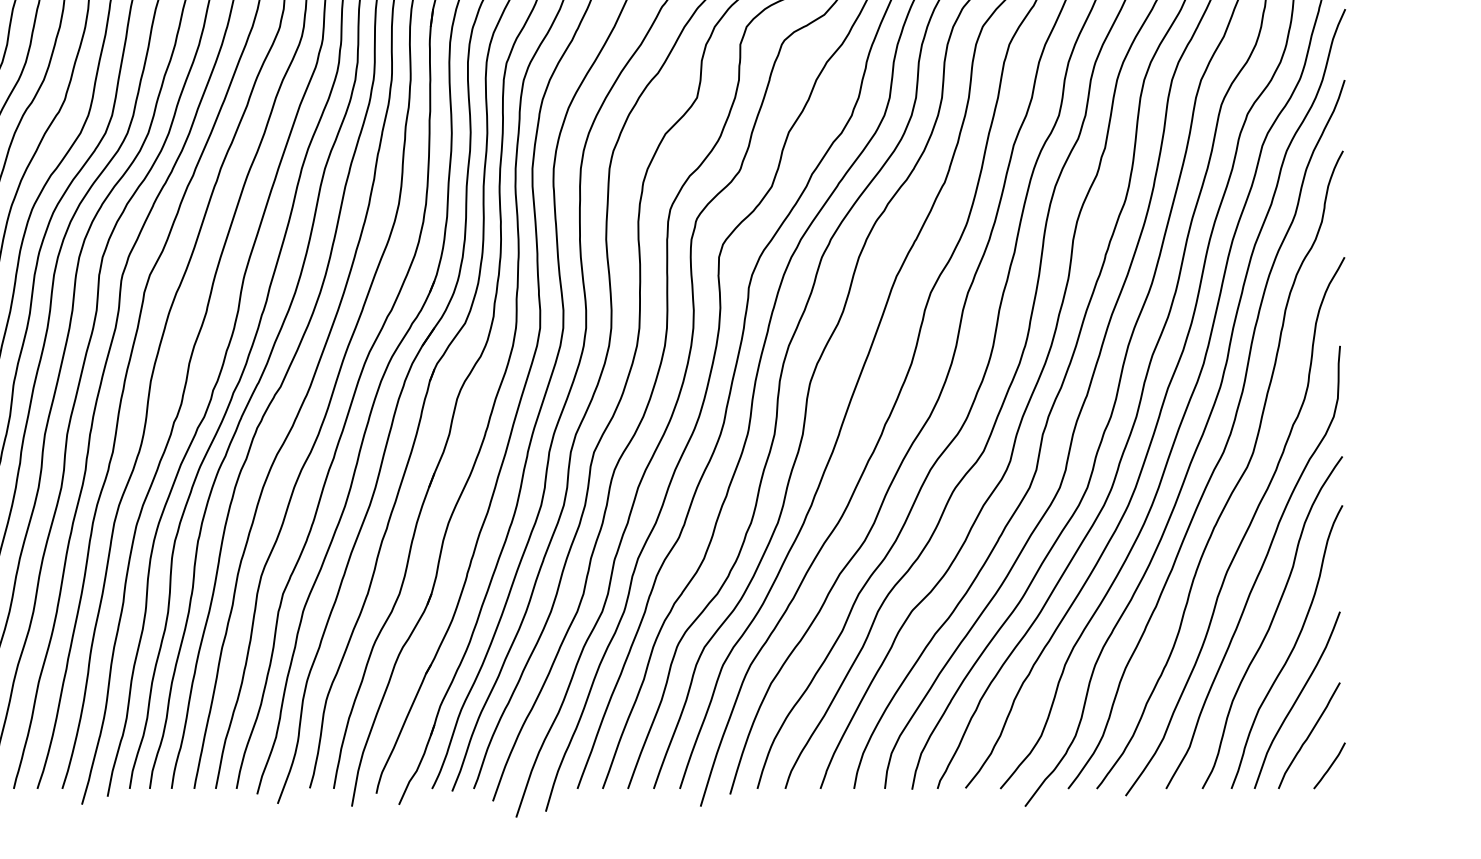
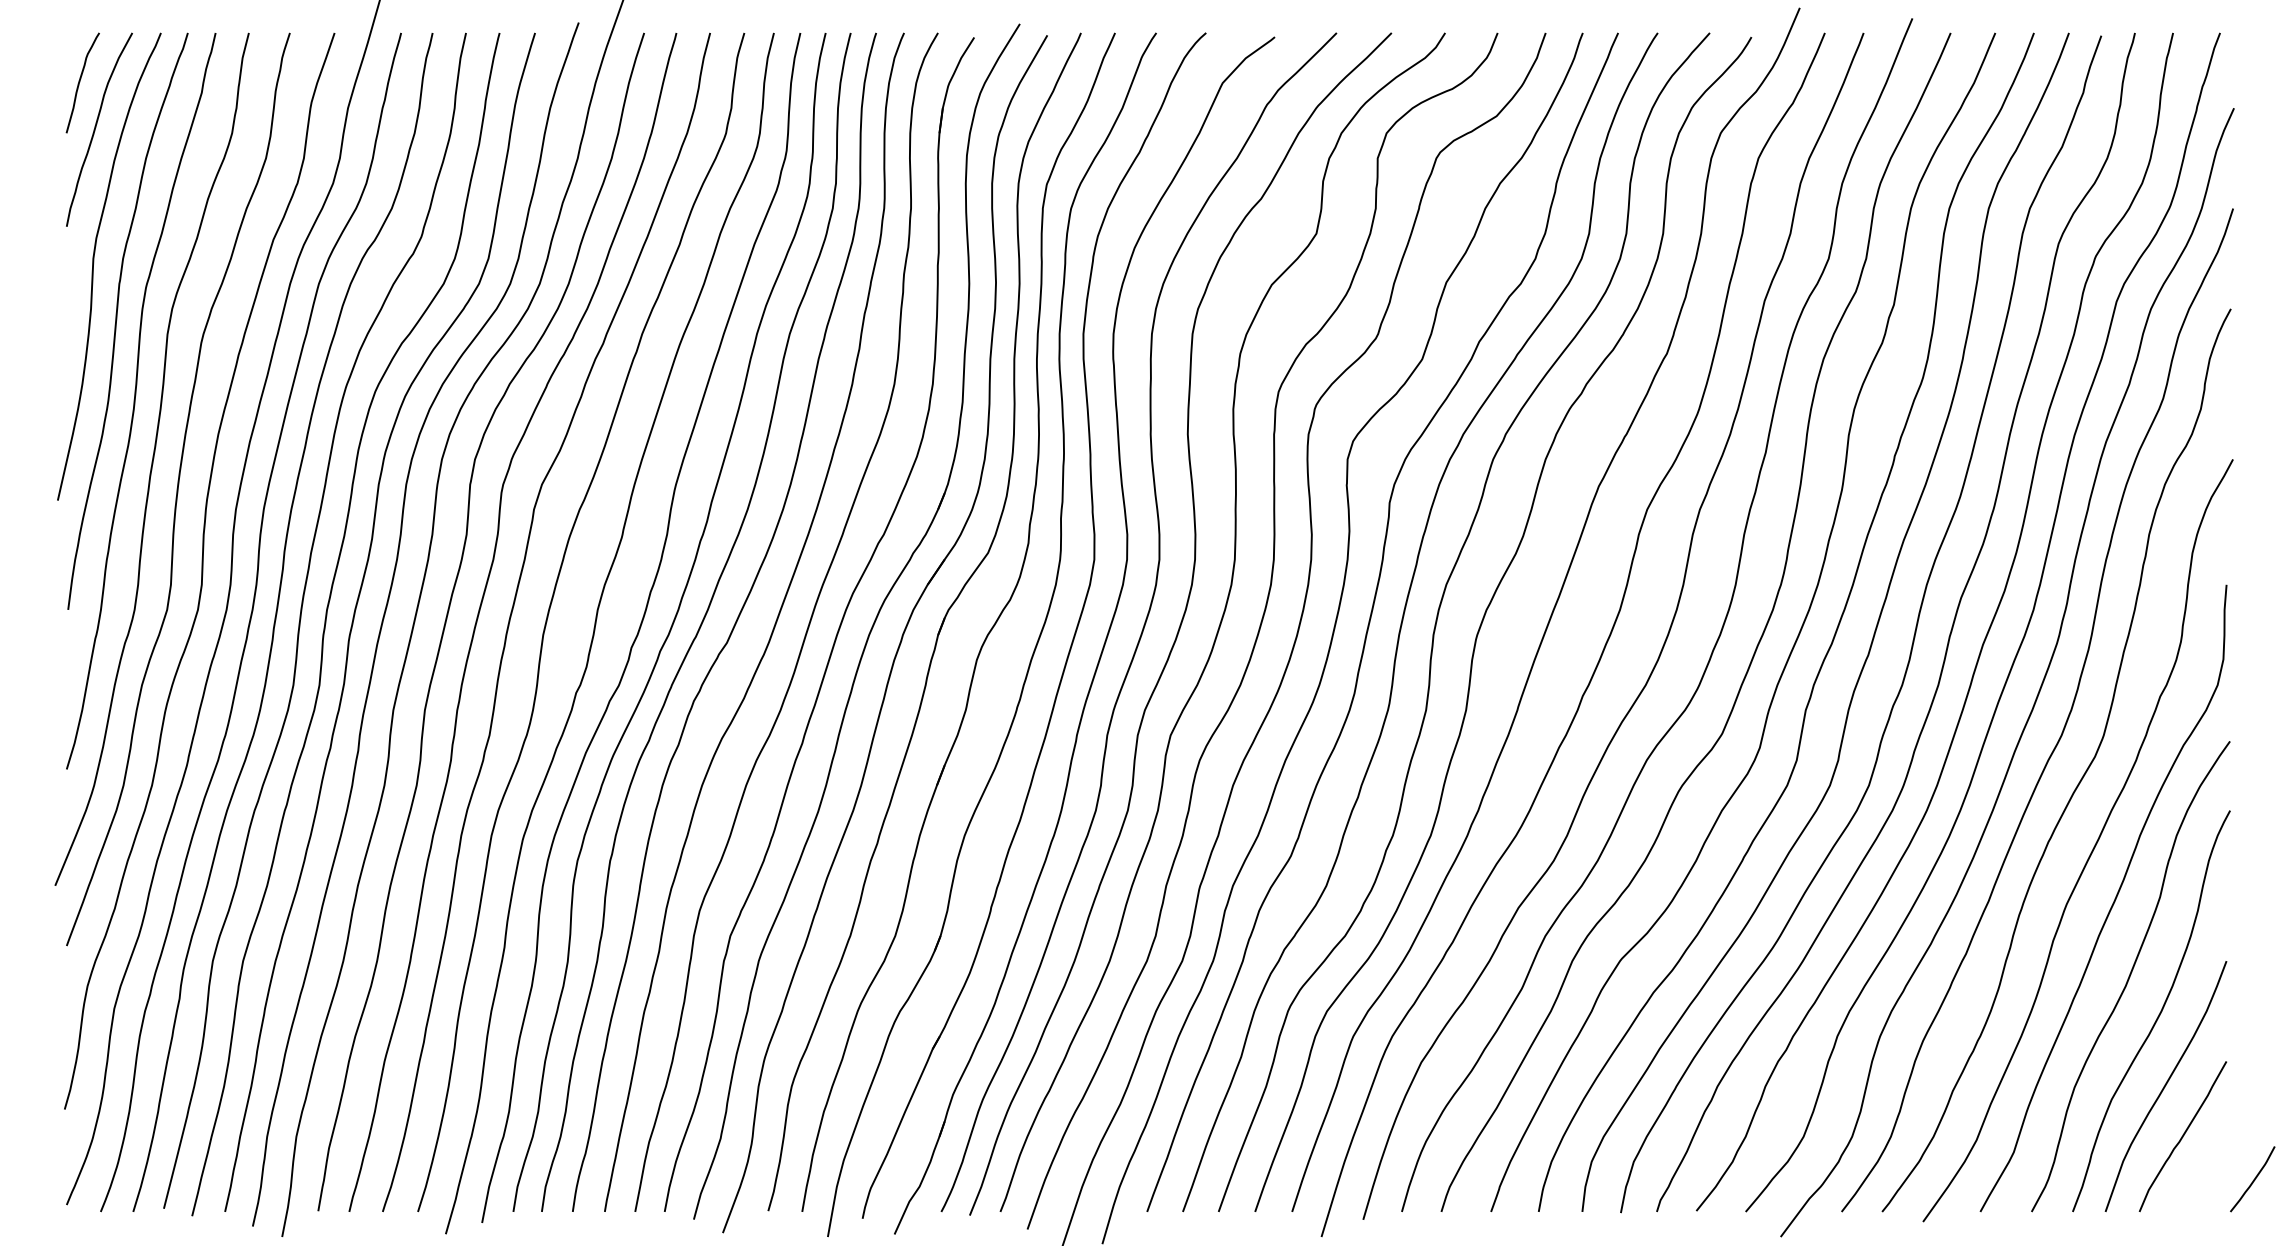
curve: (1330, 766) -> (2253, 1179), moved

